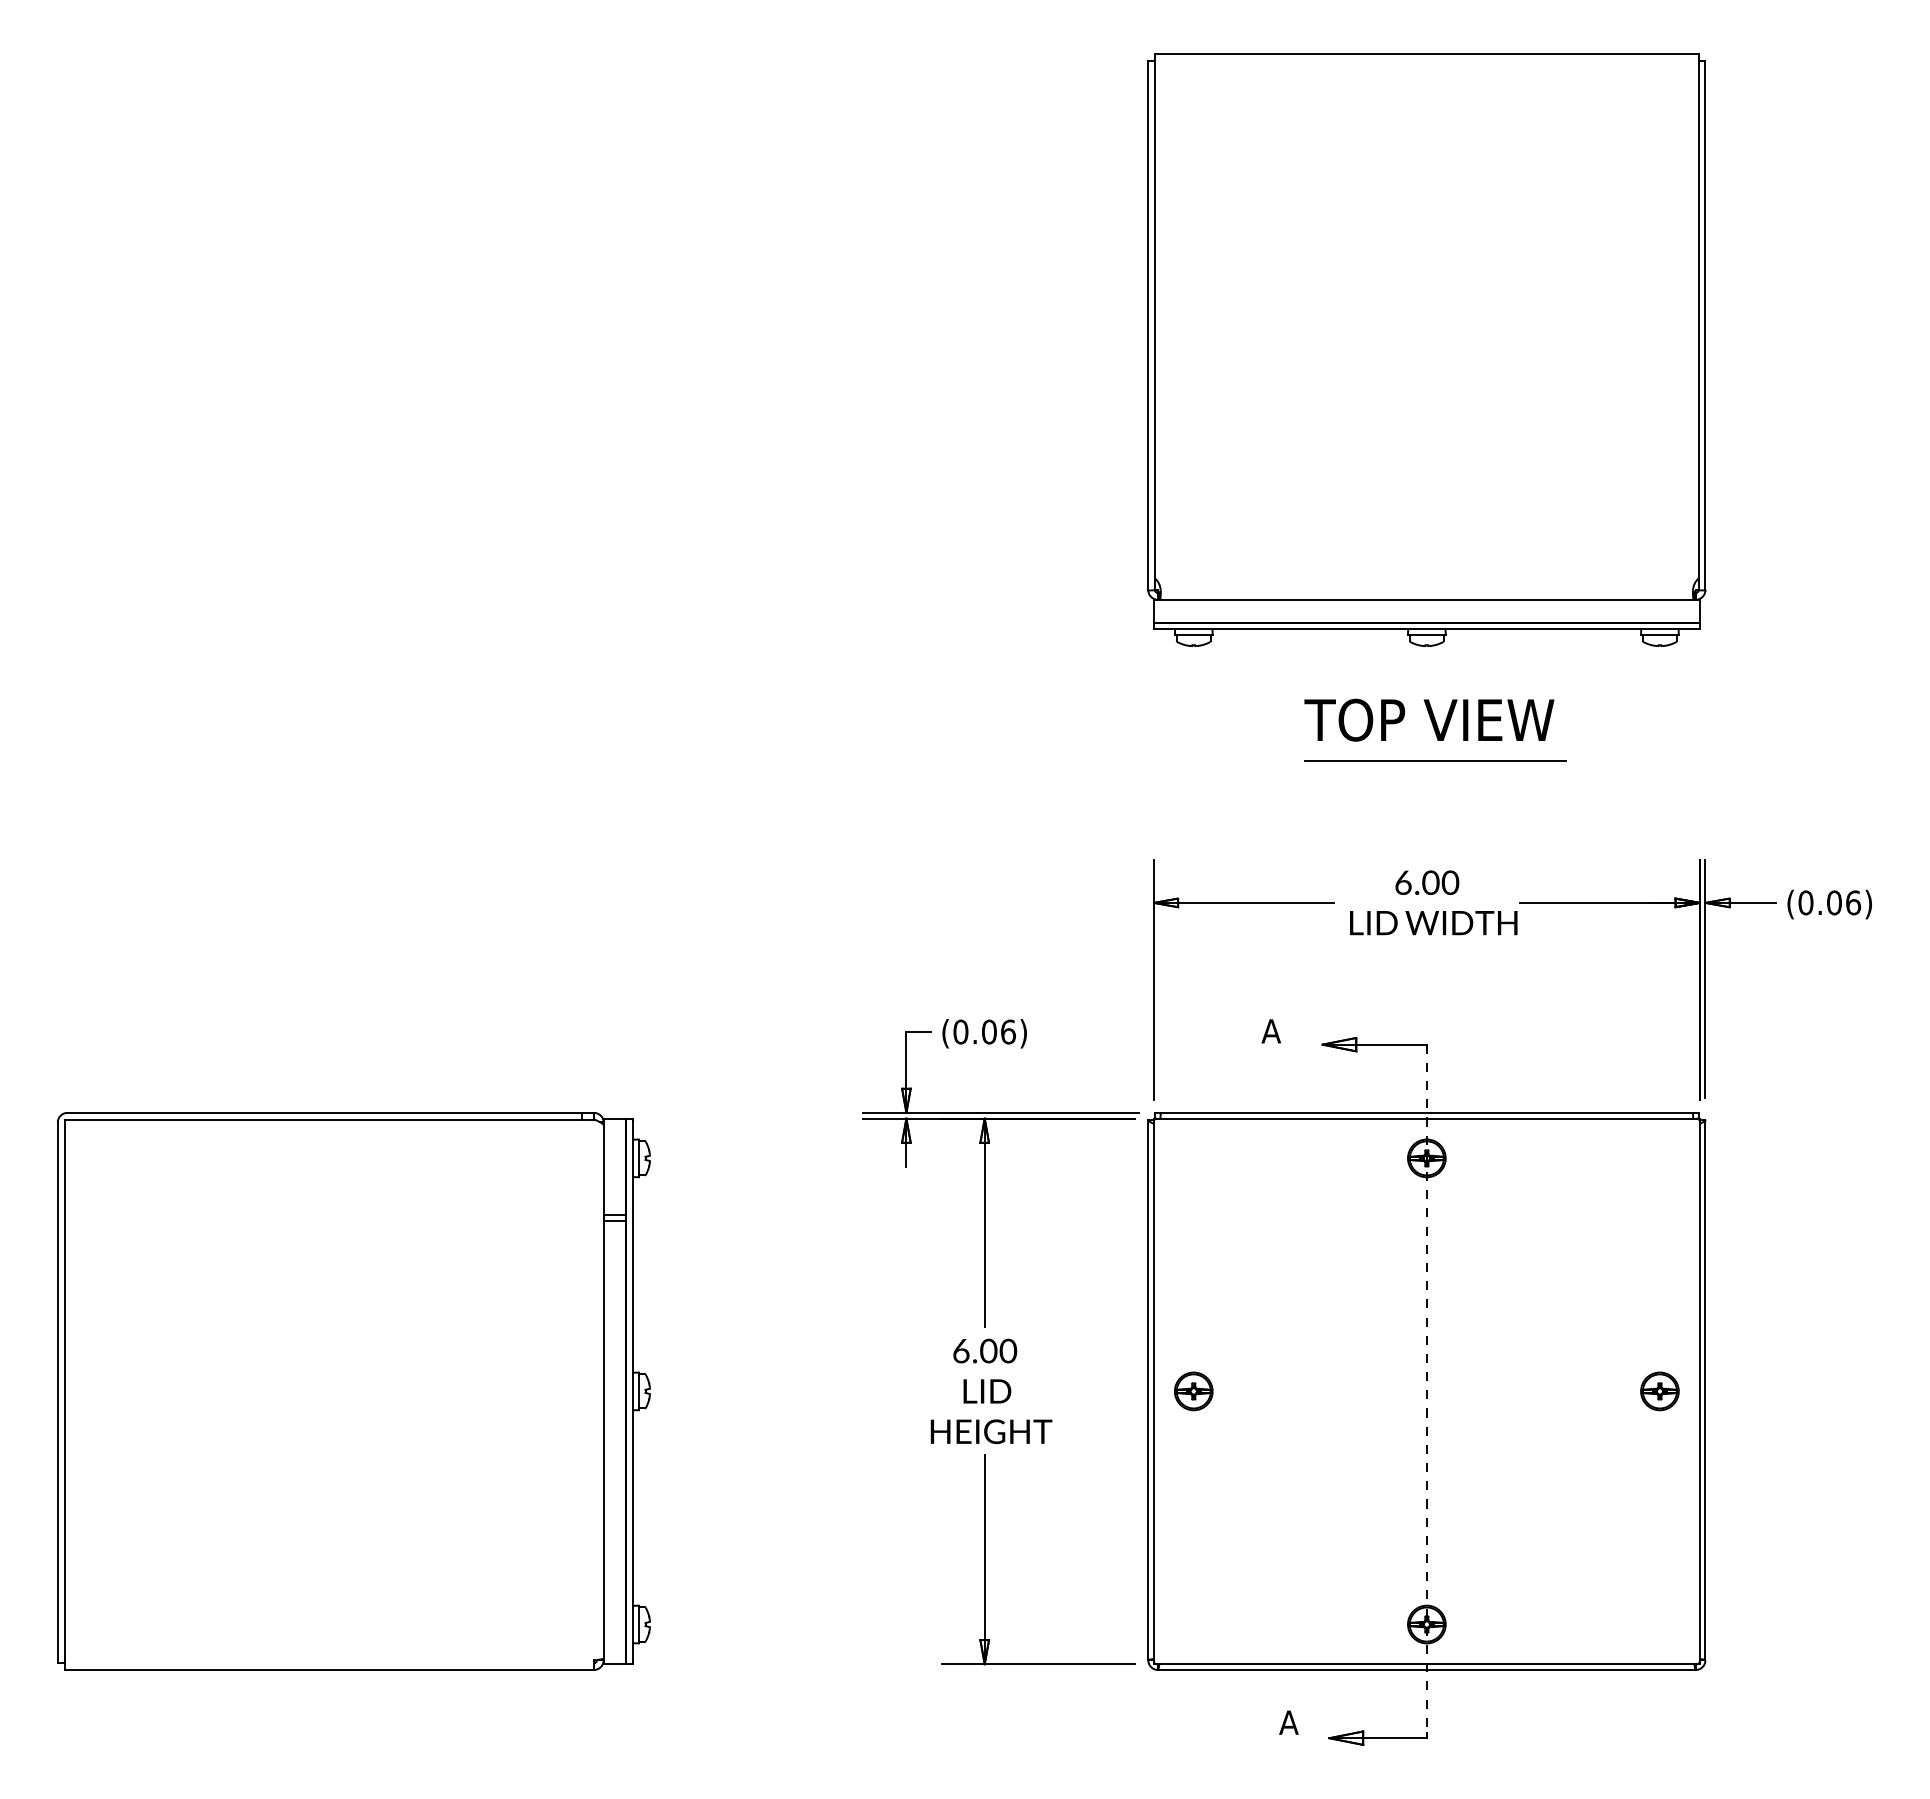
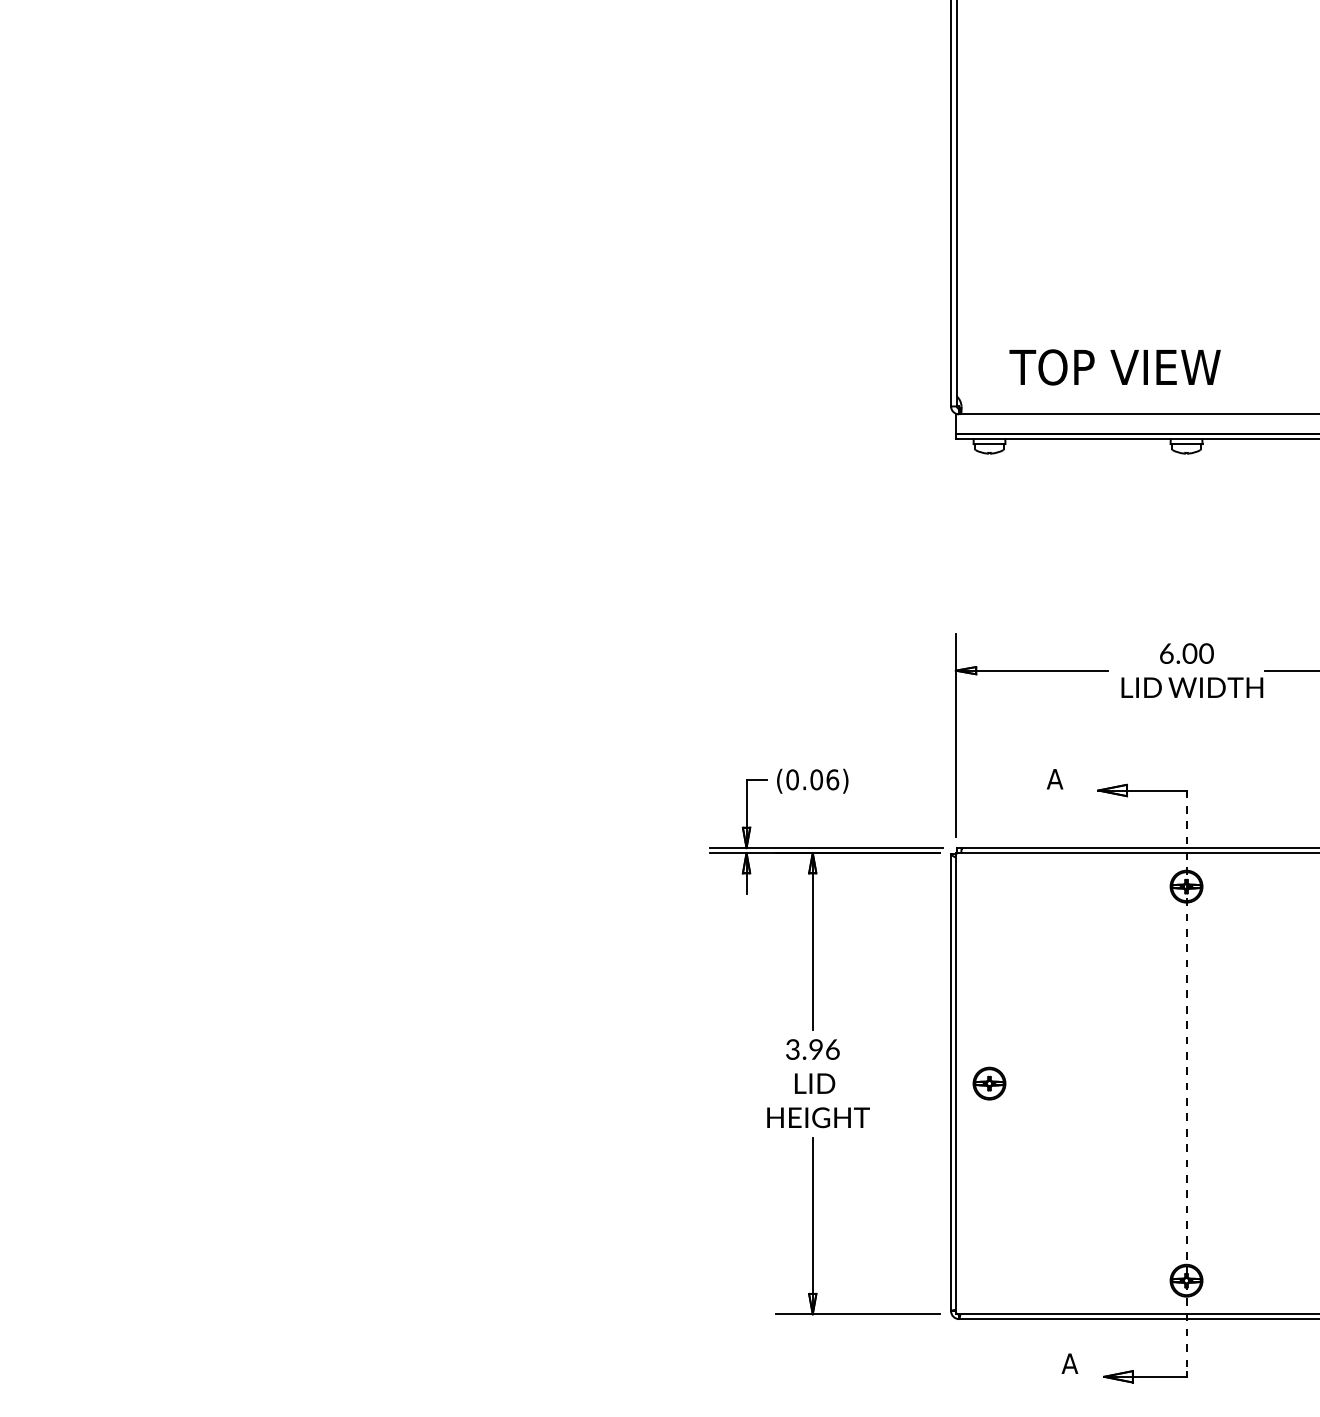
text: (1429, 719) -> (1115, 366), moved
line: (1435, 761) -> (1193, 551), removed
text: (985, 1350) -> (813, 1049), 6.00 -> 3.96
part: (353, 1391) -> (279, 1083), removed

